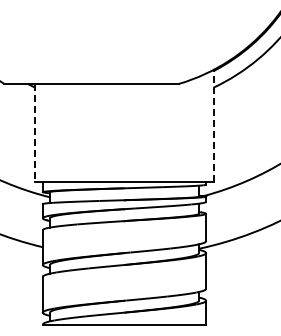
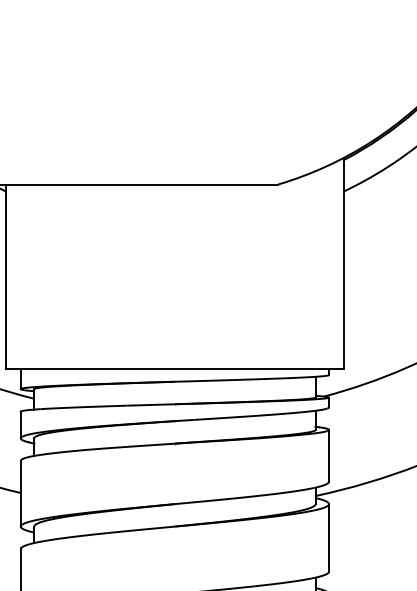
line: (213, 125) -> (343, 263), dashed -> solid
line: (35, 132) -> (6, 276), dashed -> solid

